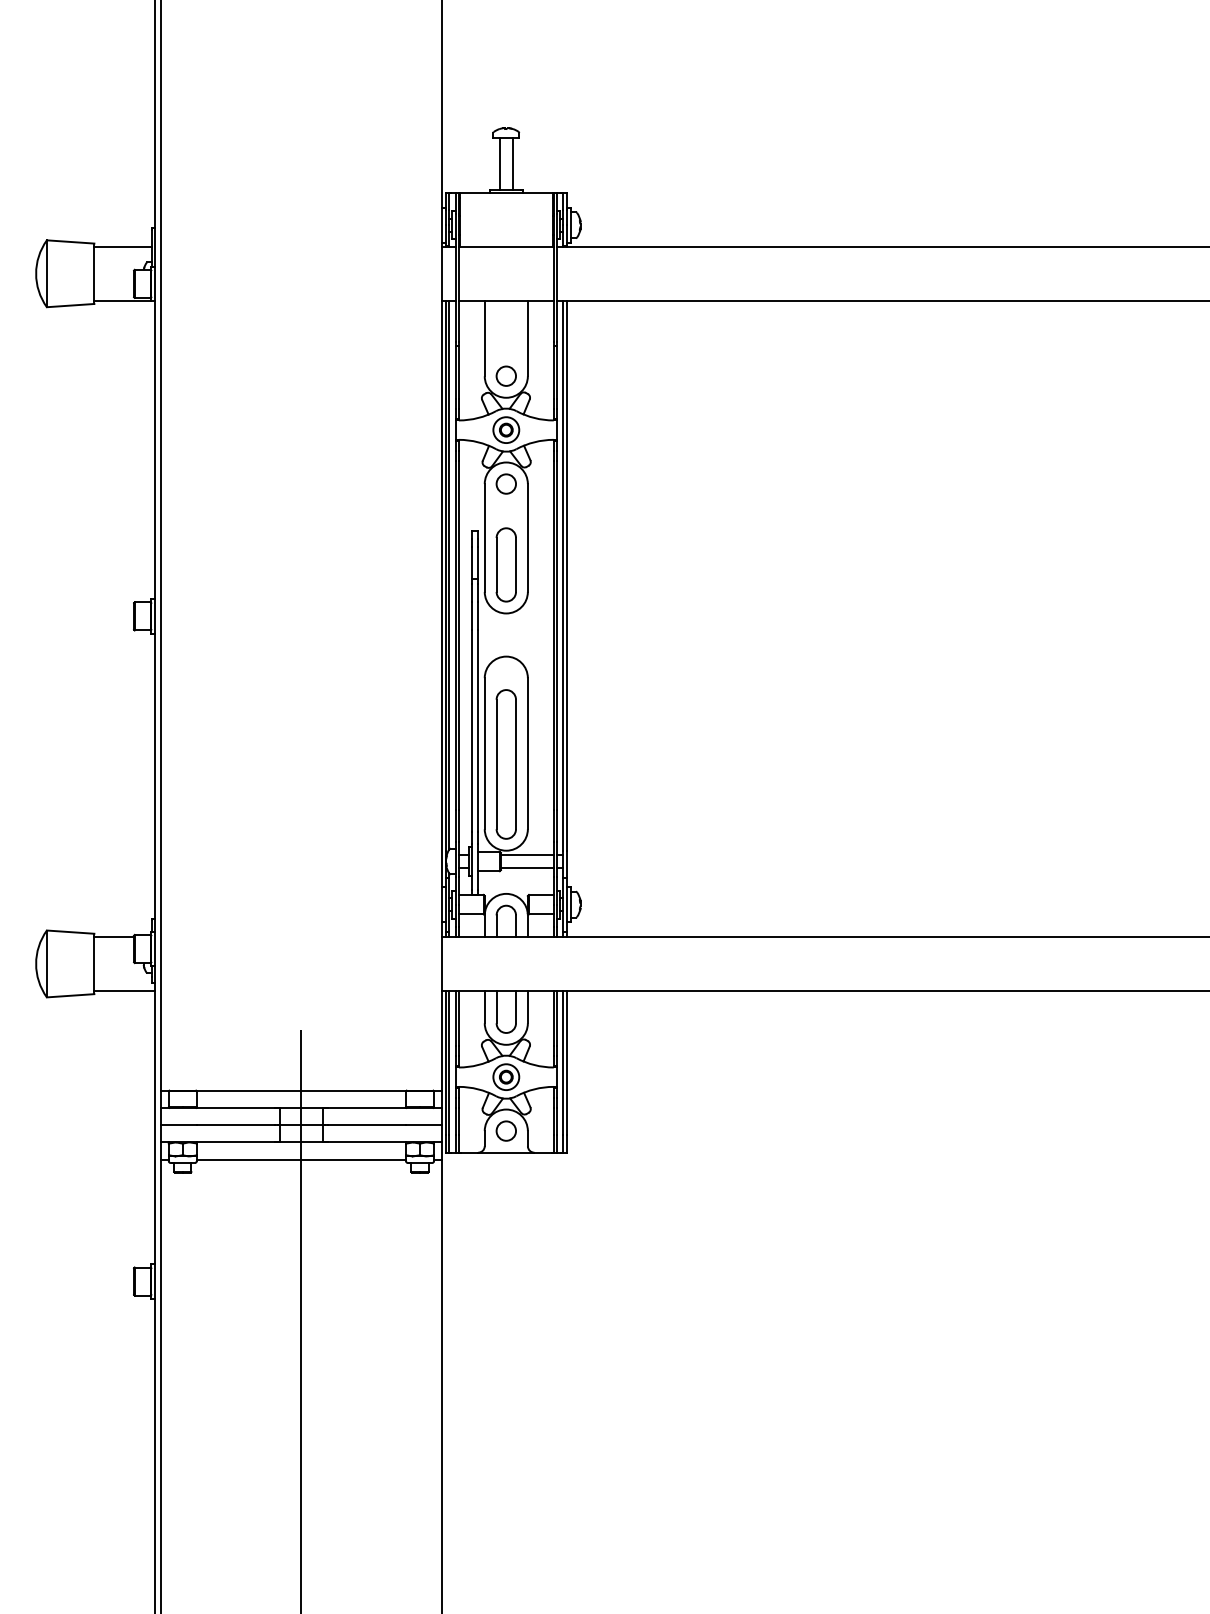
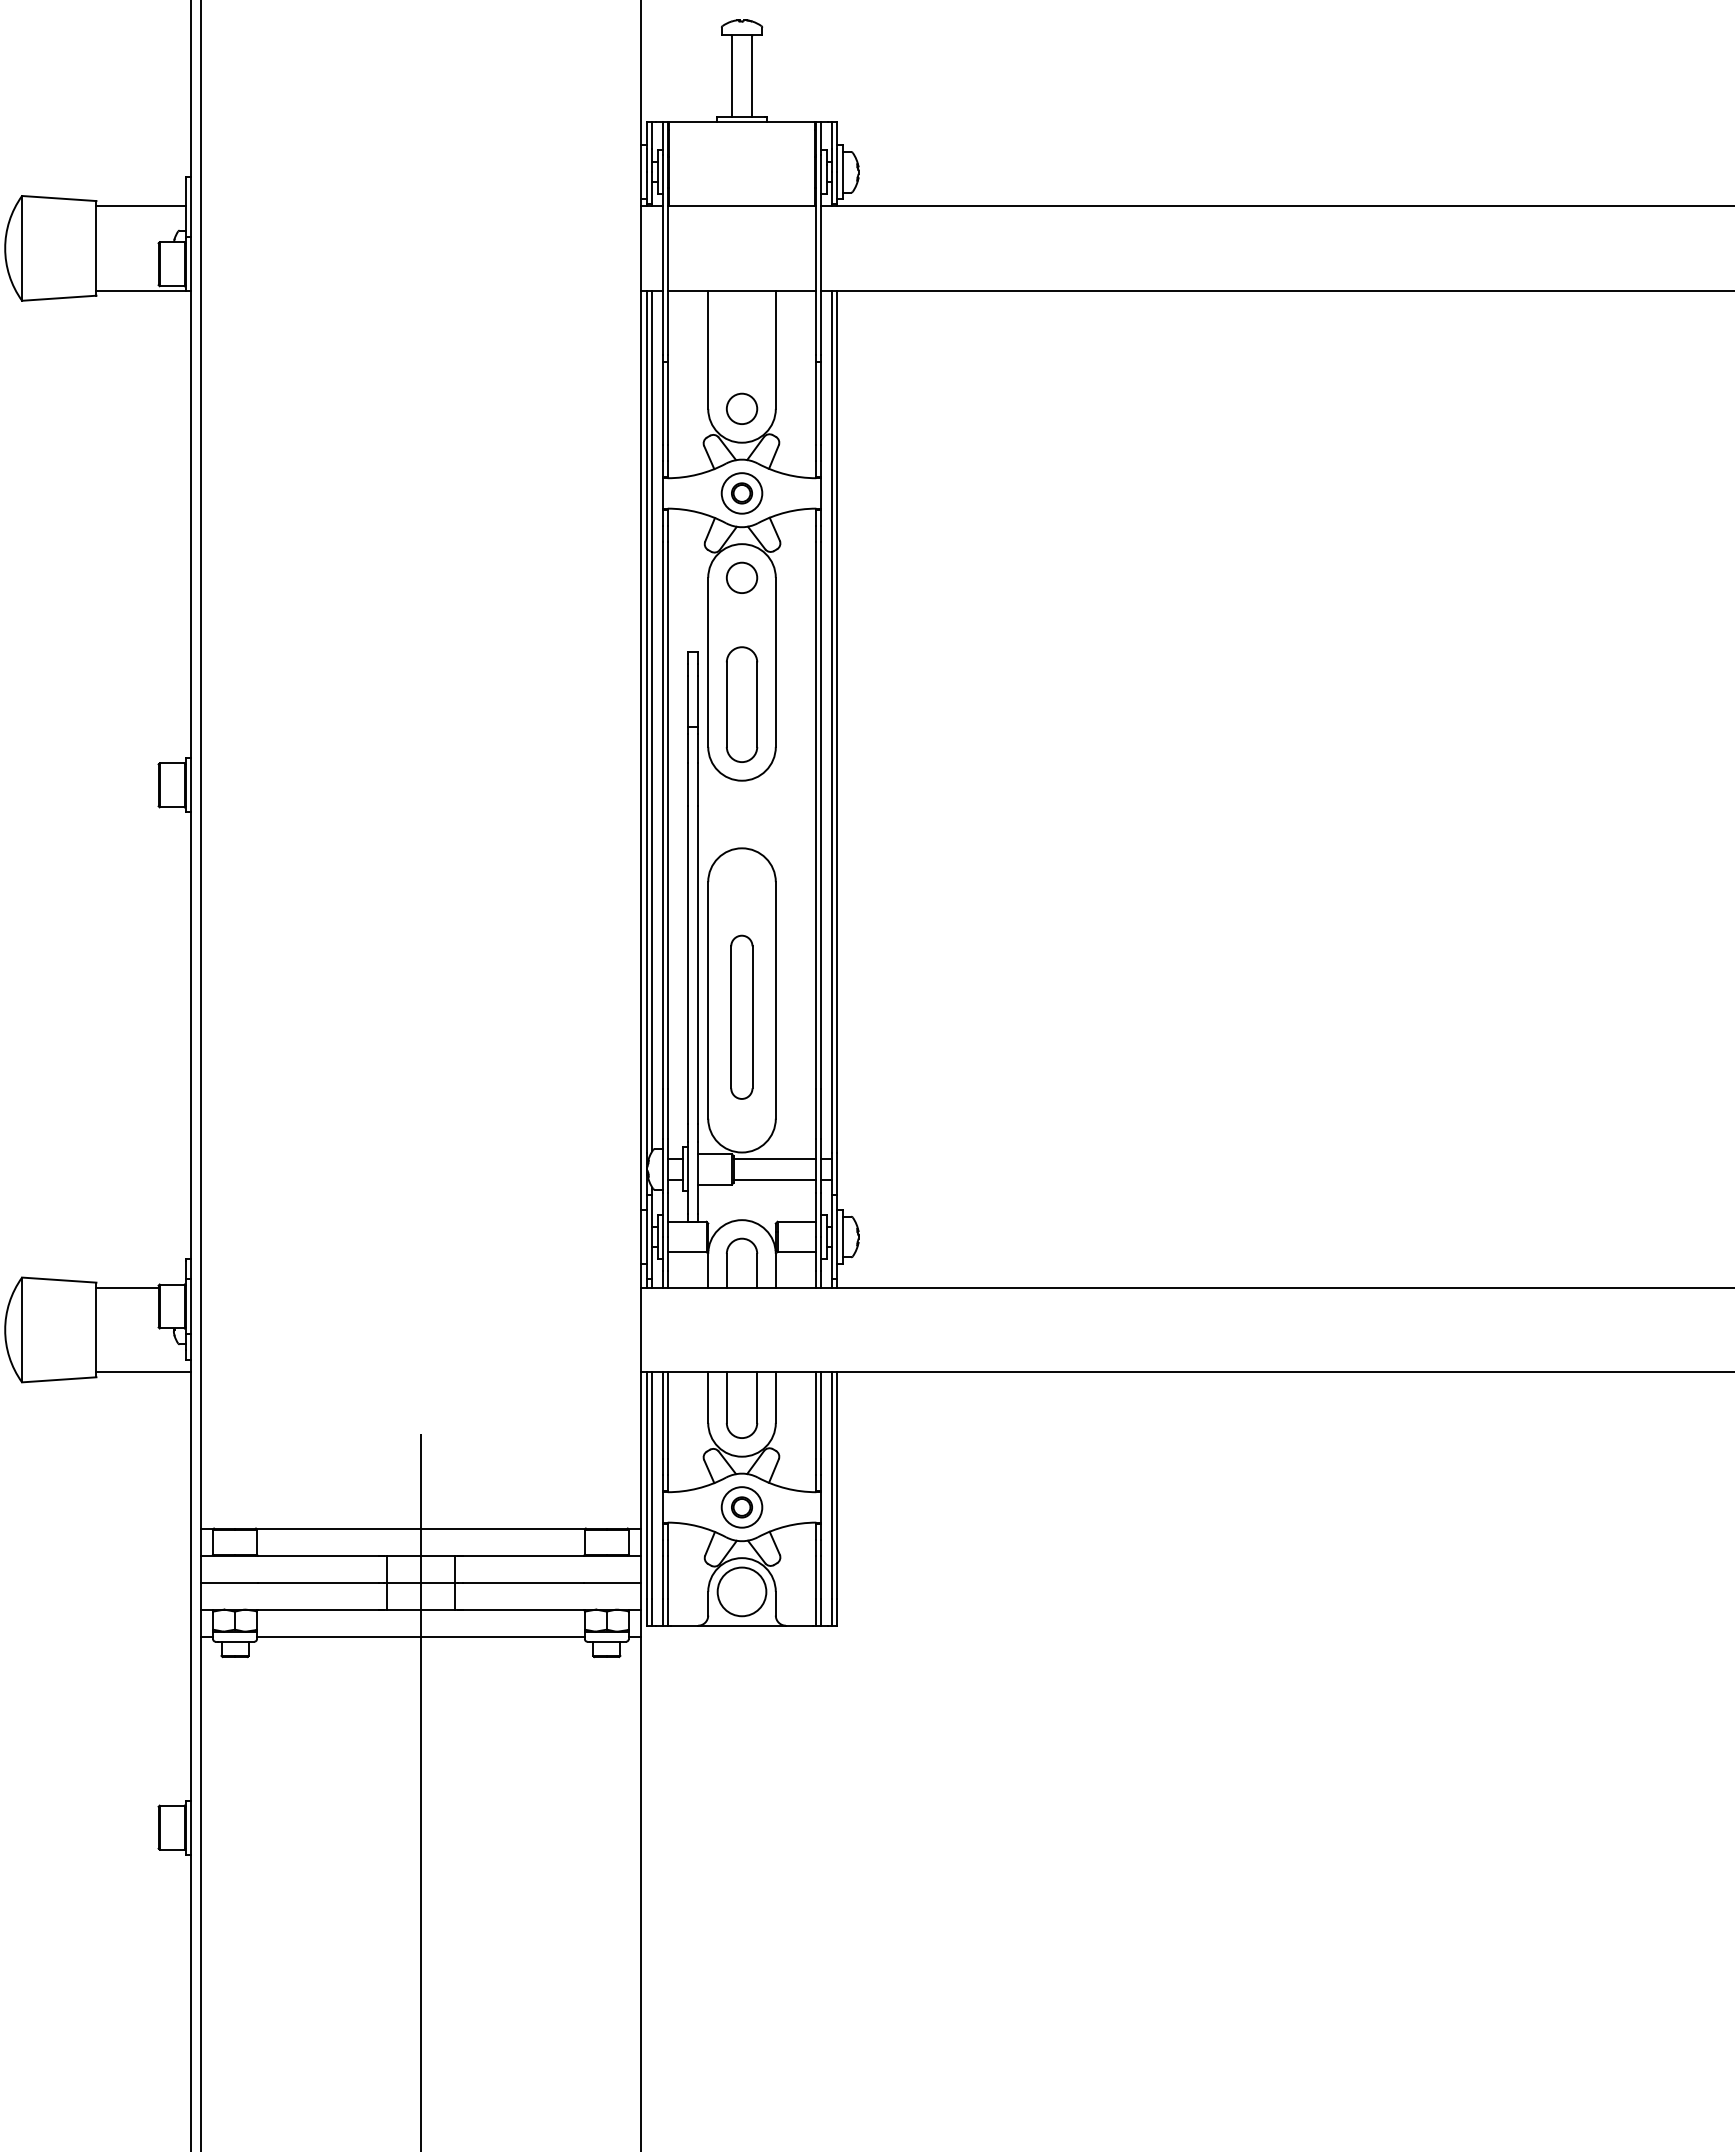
part: (505, 764) -> (740, 1017), size x0.7
circle: (506, 1130) -> (742, 1590), size x1.6

